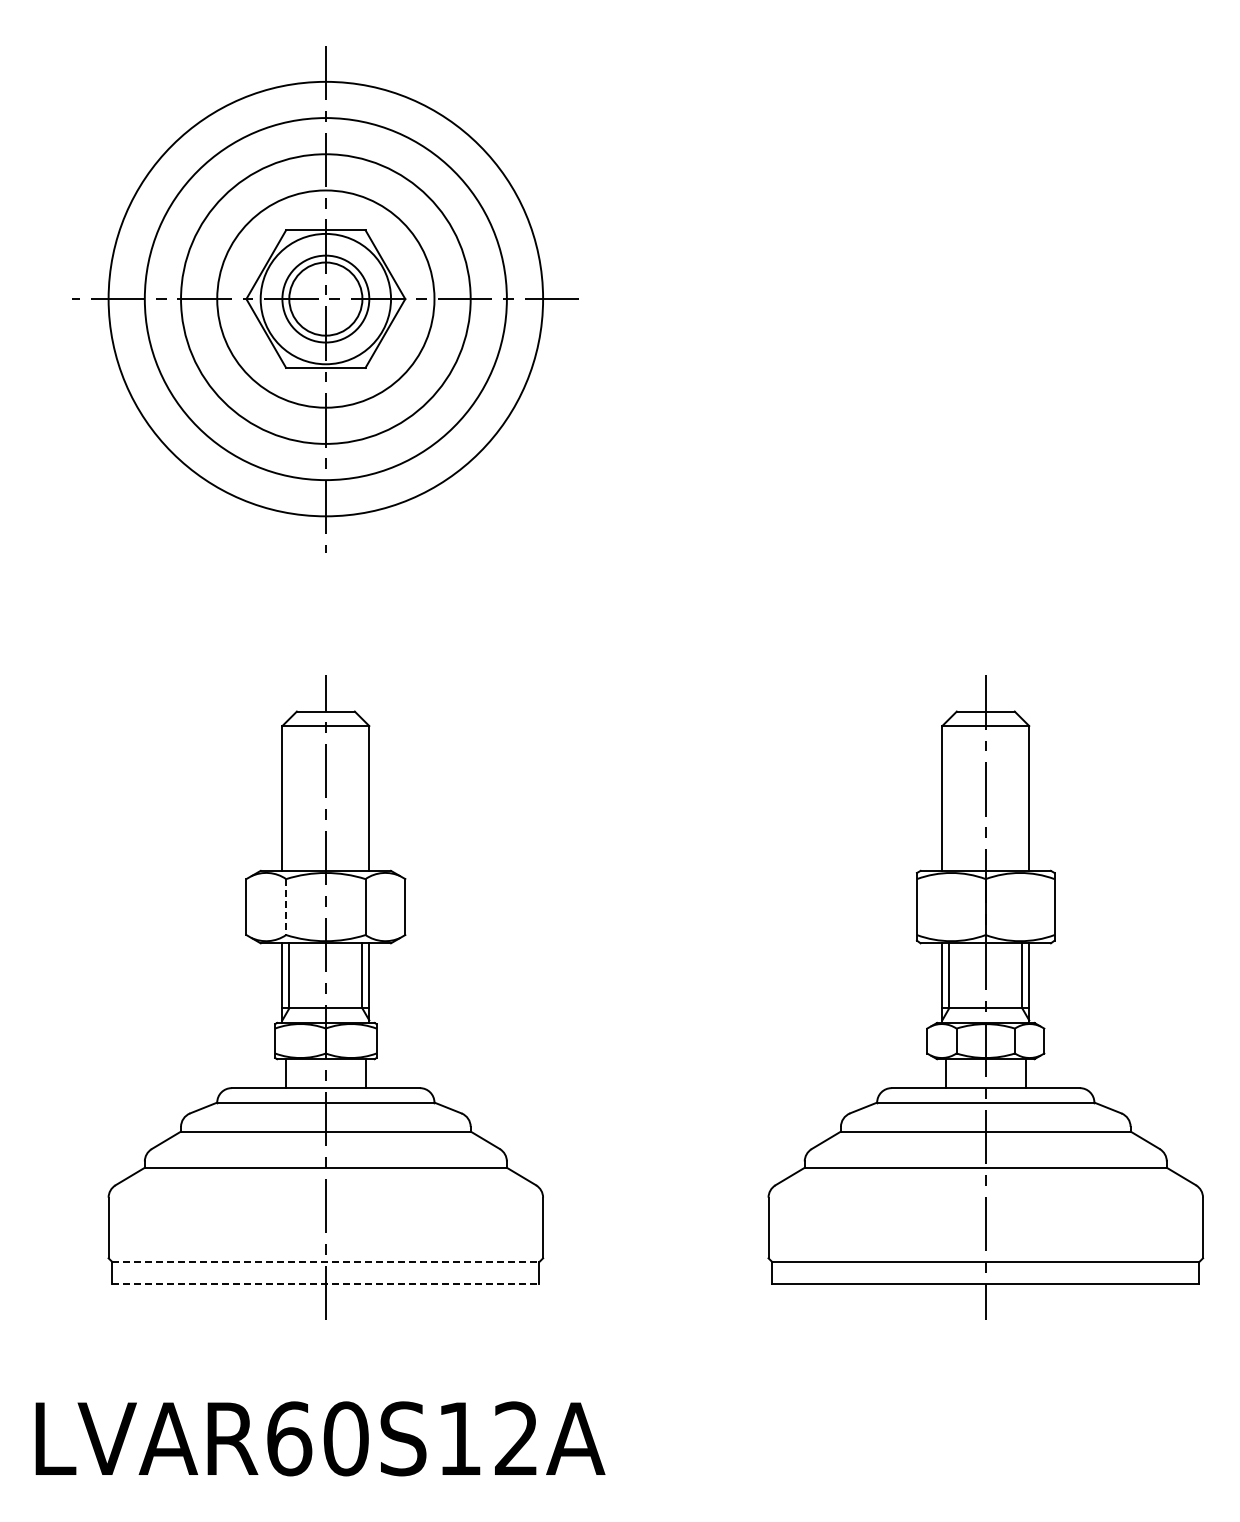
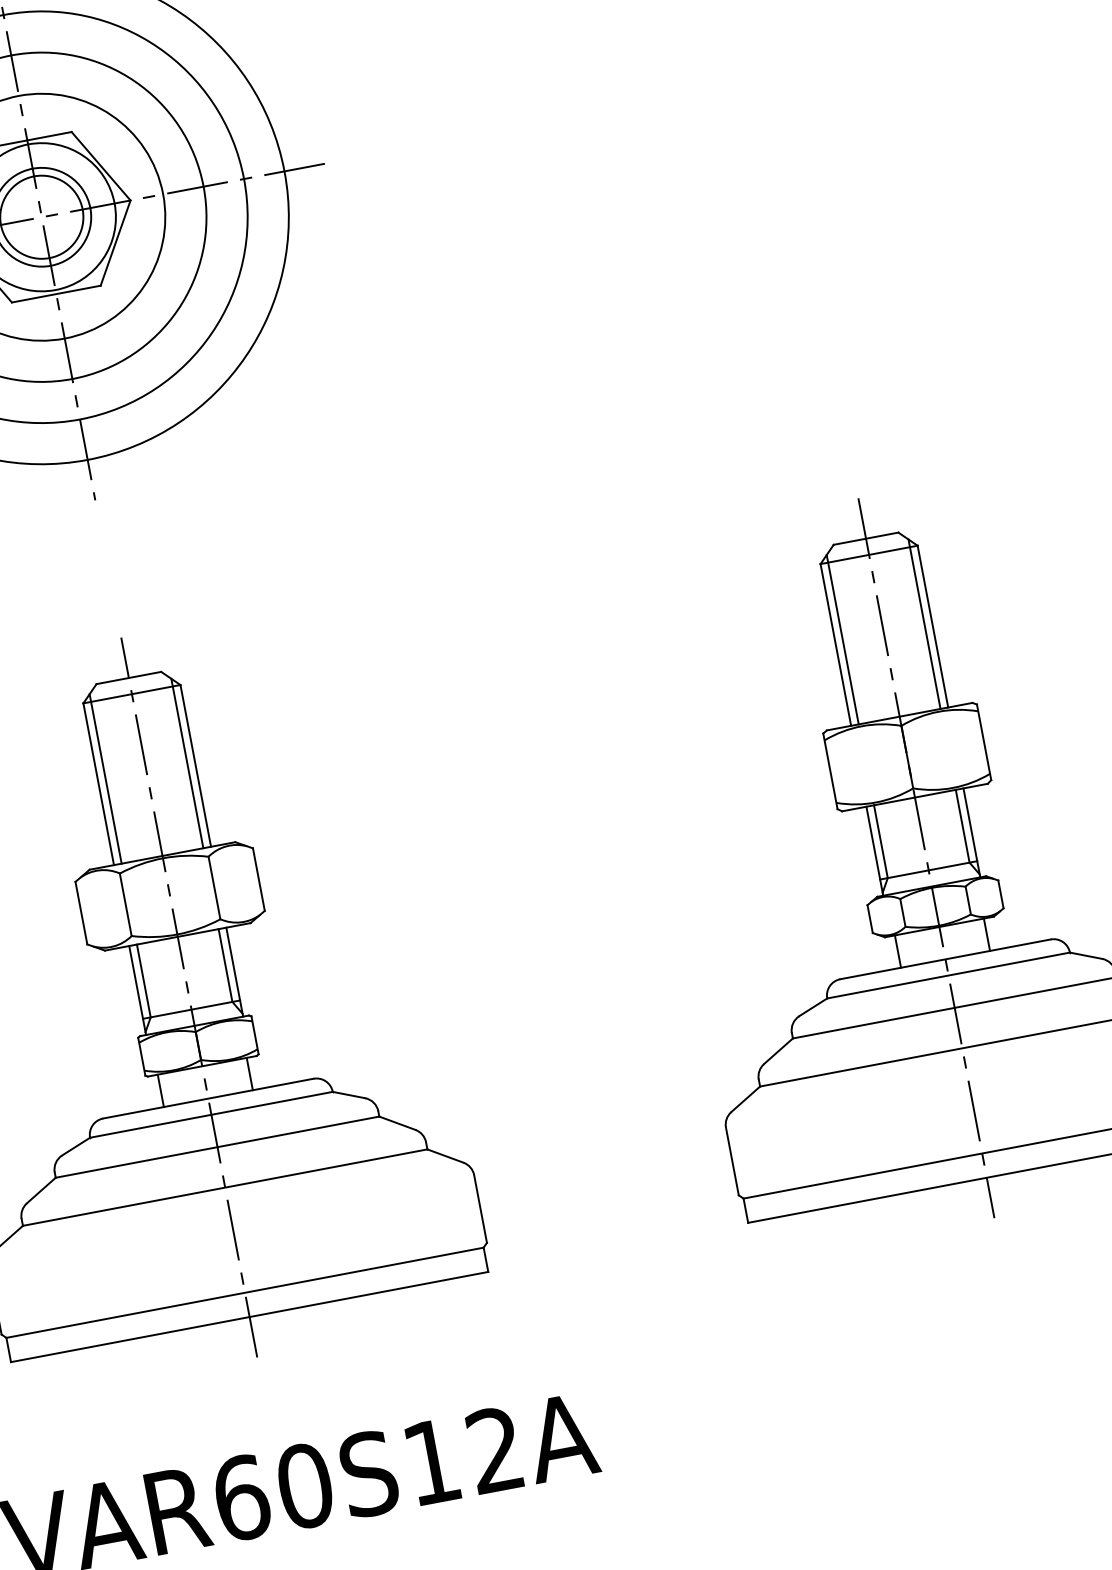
line: (289, 794) -> (105, 778), added
line: (362, 794) -> (187, 762), added
line: (949, 794) -> (843, 639), added
line: (1022, 794) -> (924, 623), added
line: (286, 907) -> (126, 905), dashed -> solid
line: (325, 1261) -> (244, 1292), dashed -> solid
line: (325, 1283) -> (249, 1316), dashed -> solid

